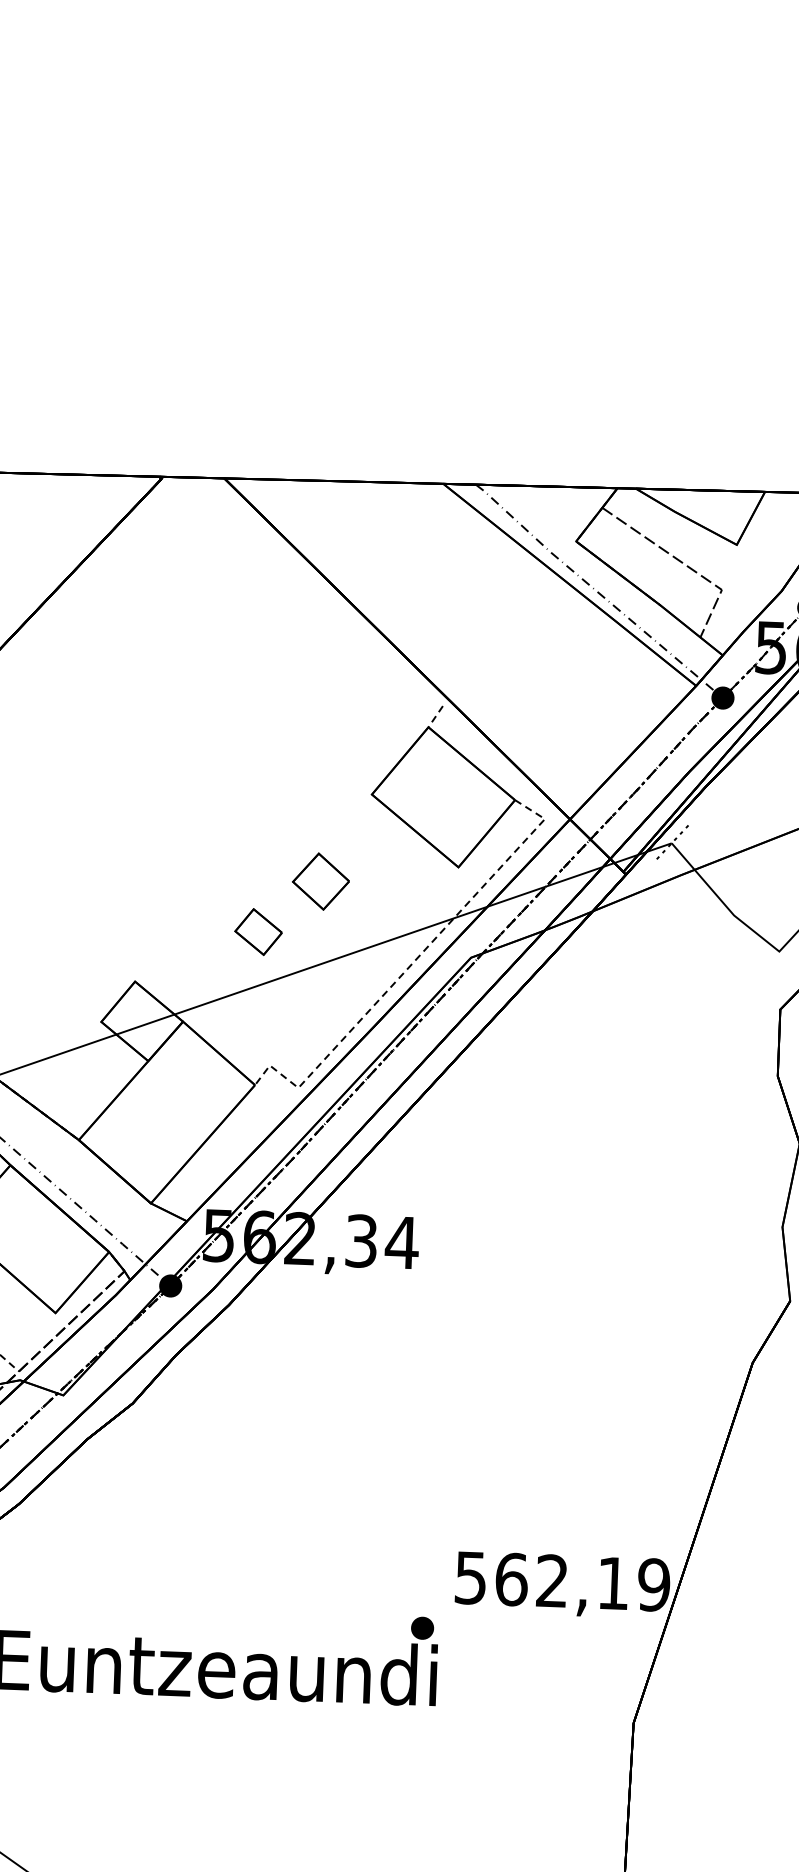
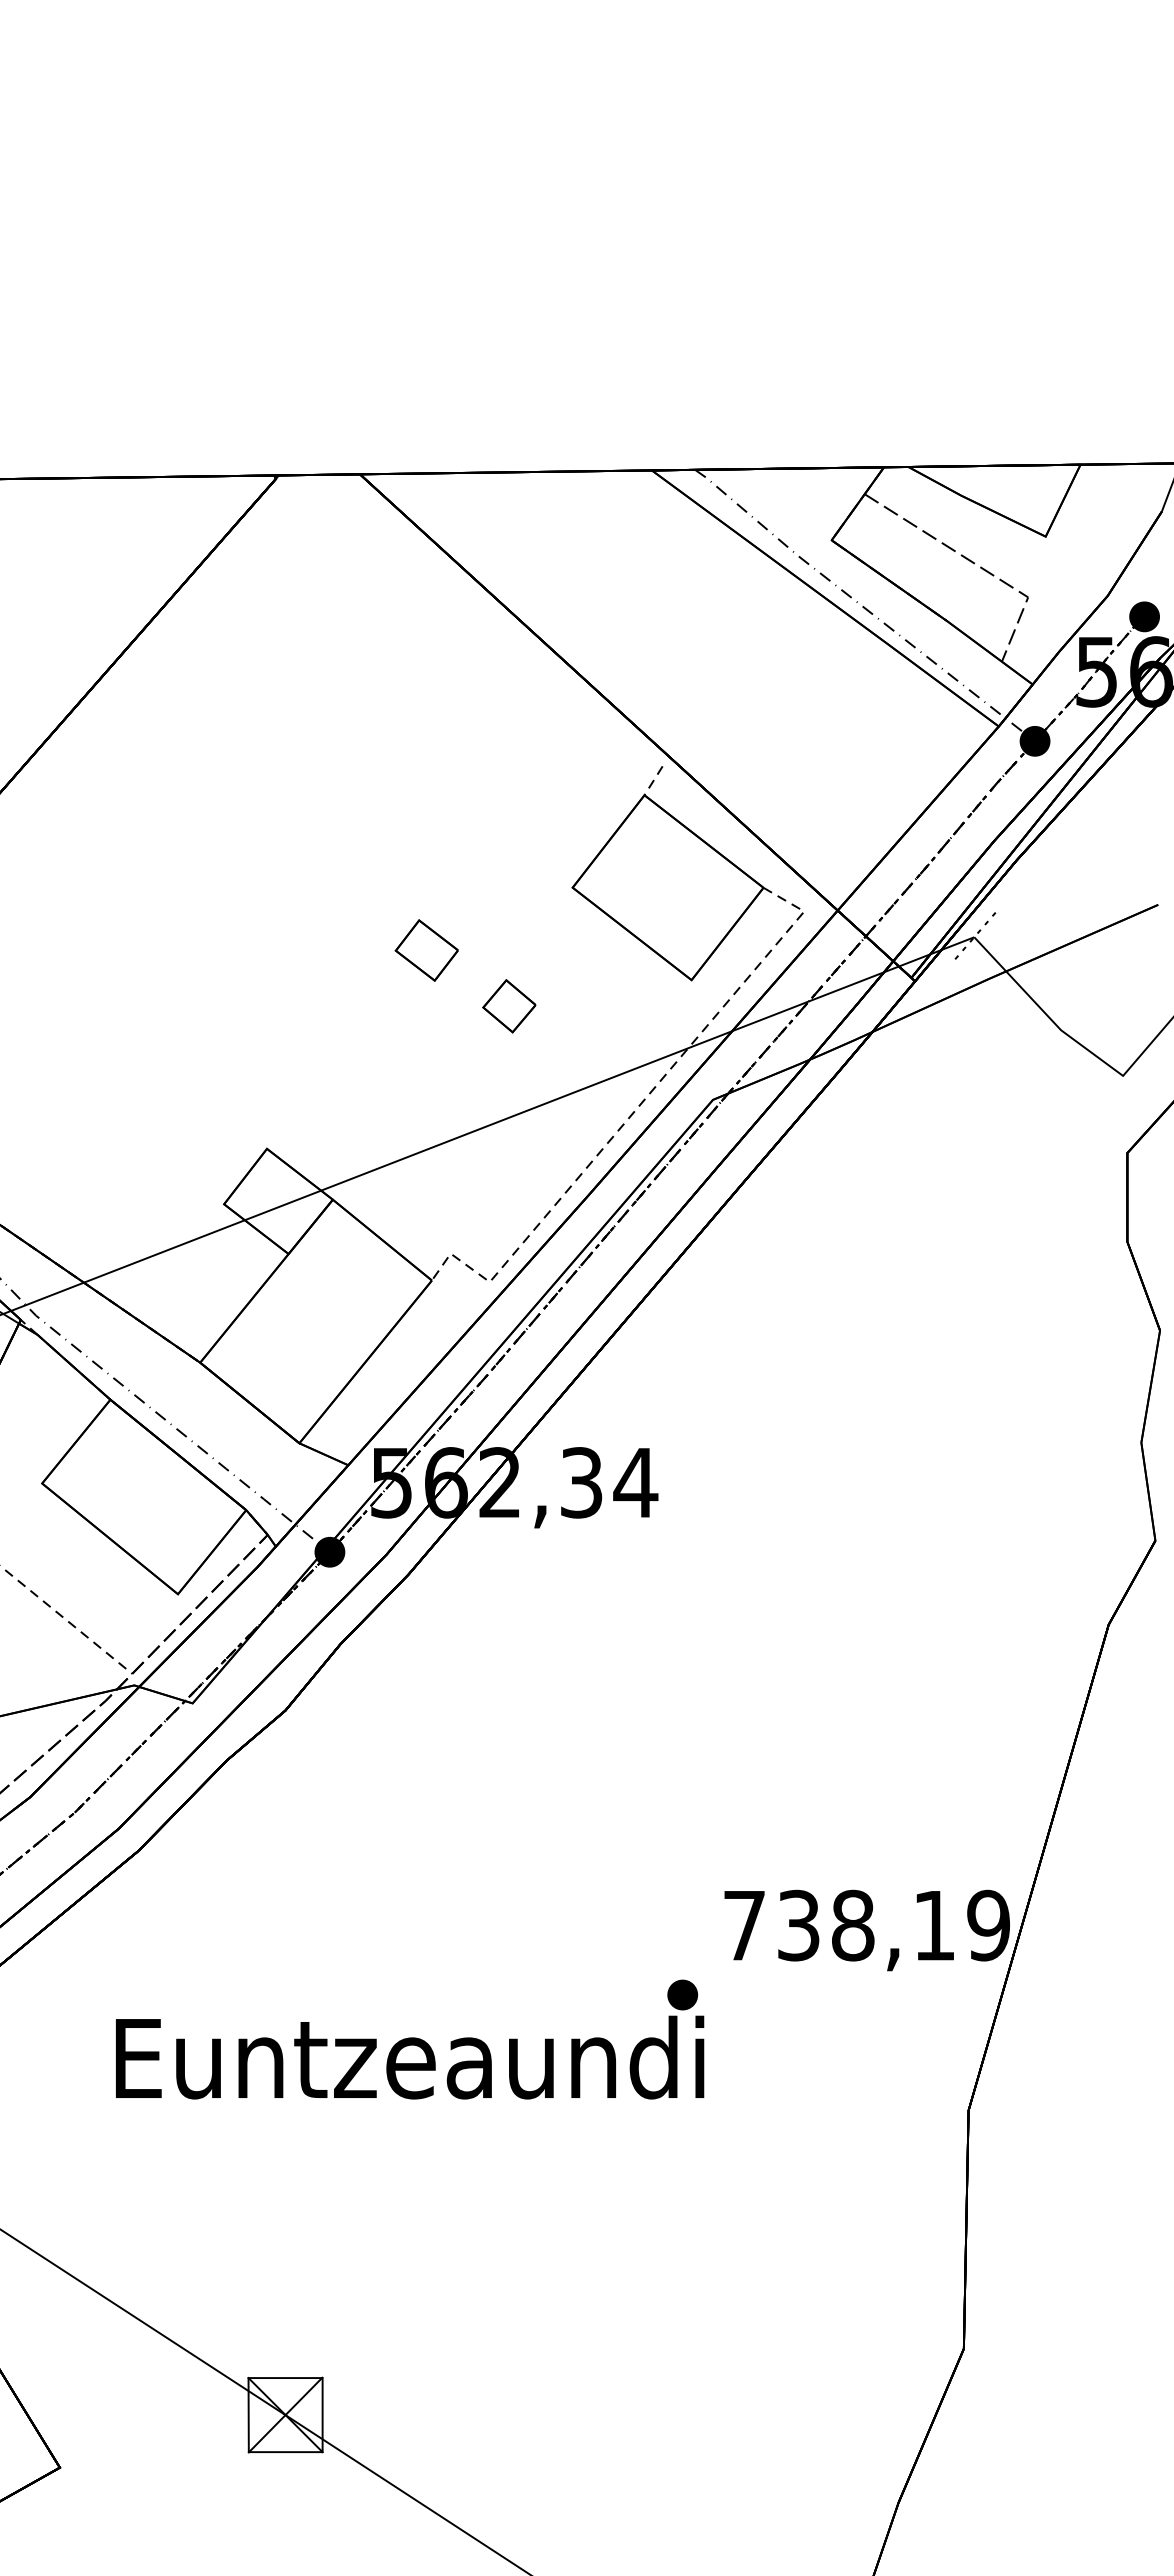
part: (321, 881) -> (509, 1006), size x0.7
part: (258, 932) -> (426, 950), moved
text: (512, 1579) -> (799, 1925), 562,19 -> 738,19

